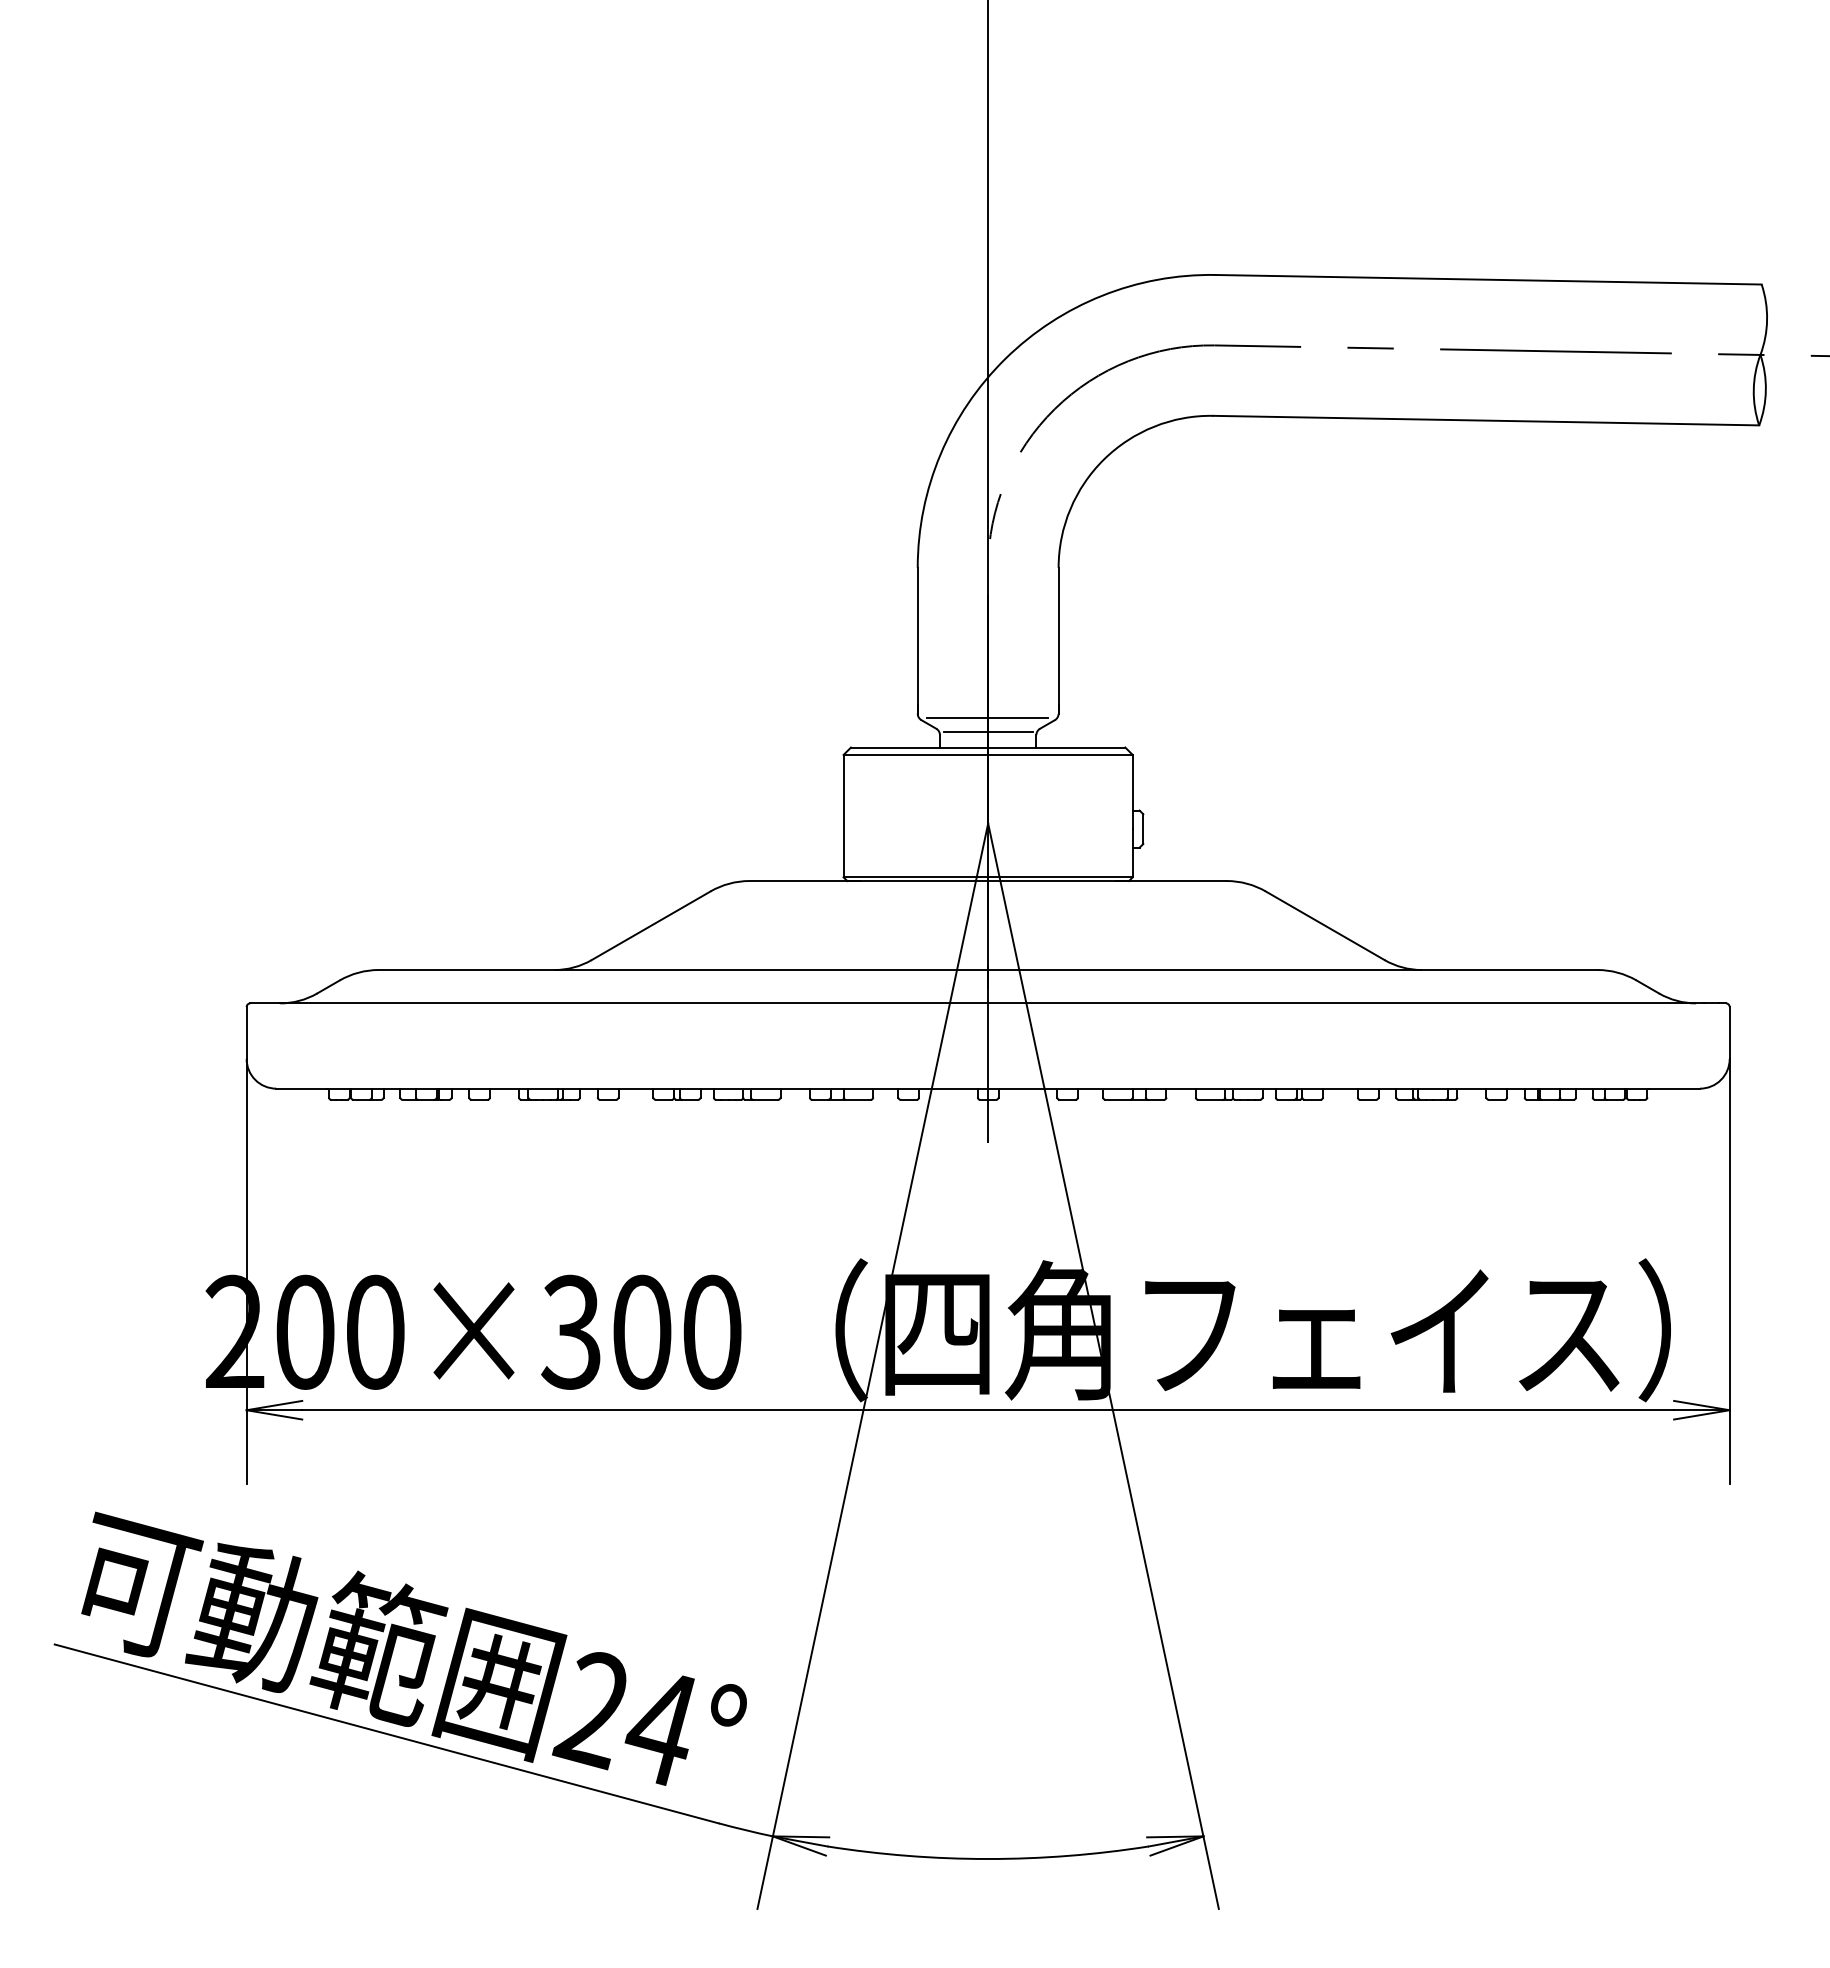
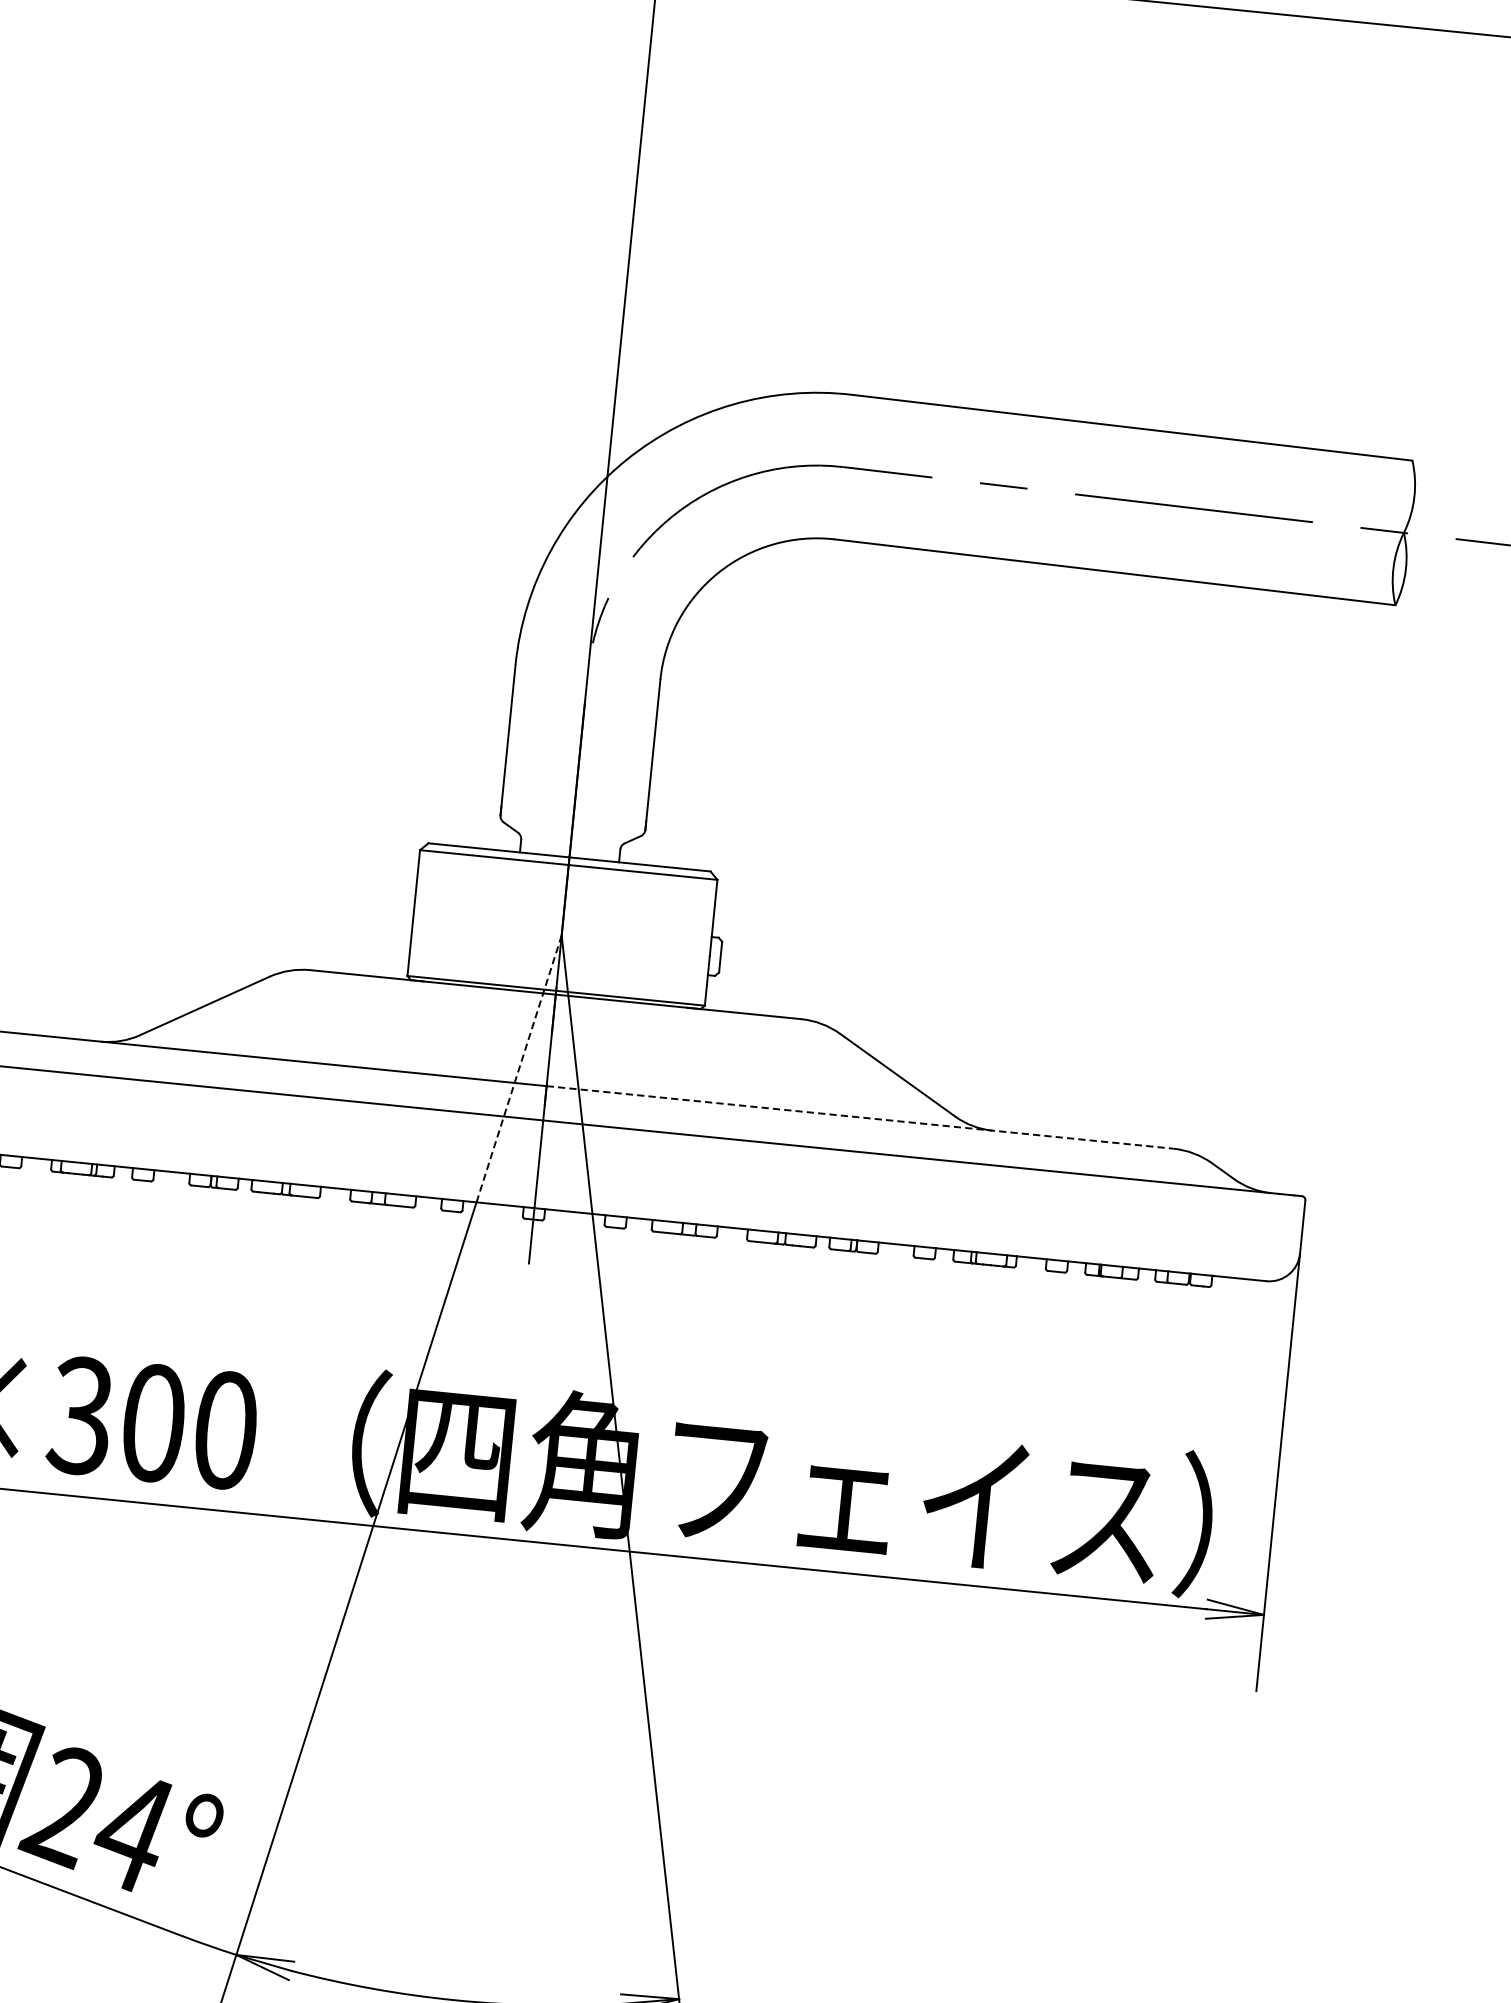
line: (987, 717) -> (571, 826), removed
line: (987, 731) -> (570, 840), removed
line: (960, 956) -> (519, 1069), solid -> dashed
line: (1292, 970) -> (859, 1117), solid -> dashed

